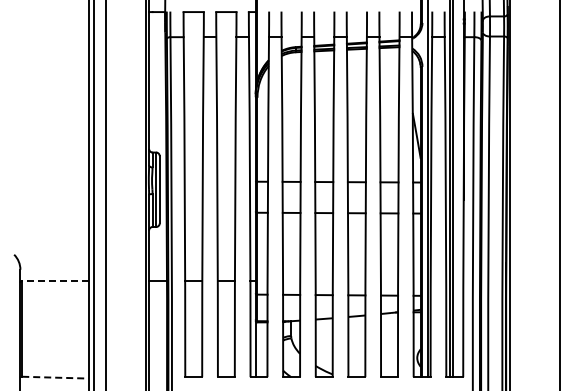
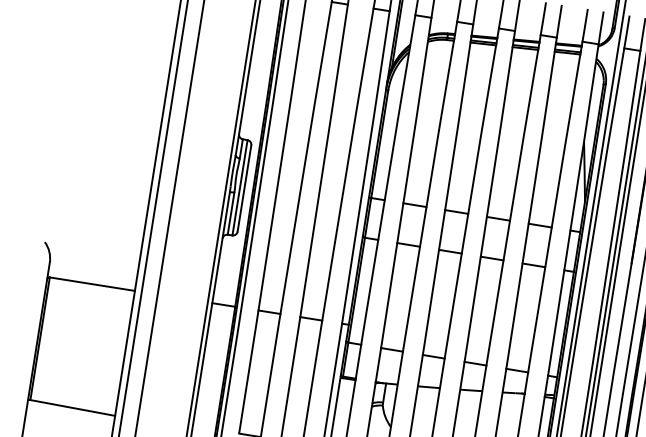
line: (54, 281) -> (91, 284), dashed -> solid
line: (55, 377) -> (72, 407), dashed -> solid

